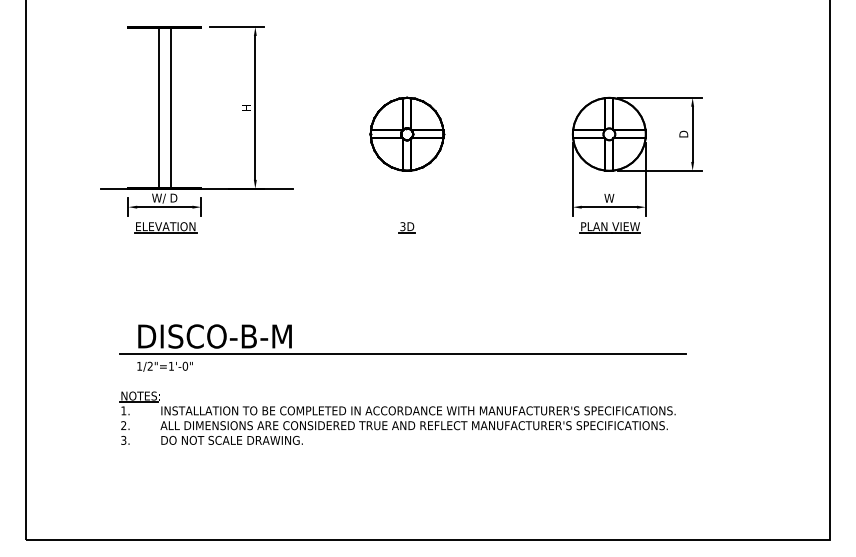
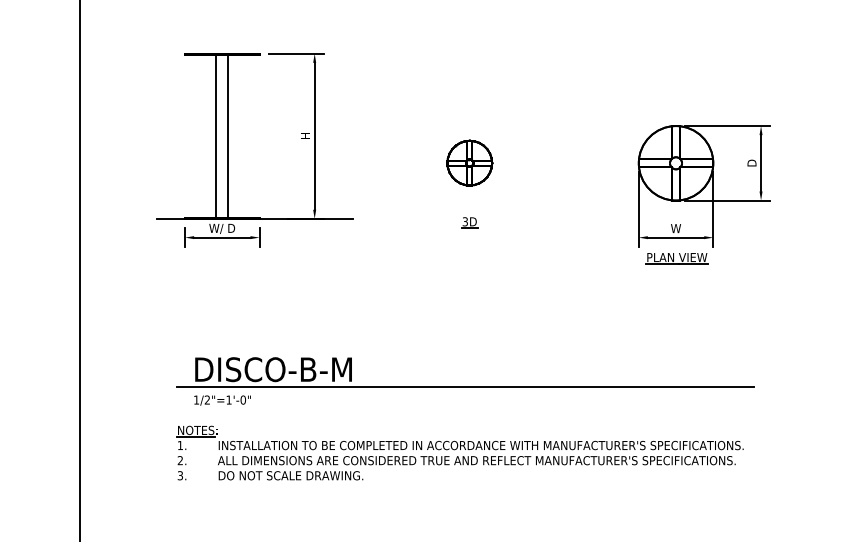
part: (407, 133) -> (470, 162), size x0.6
part: (165, 227) -> (222, 258), removed
part: (406, 227) -> (468, 222), moved

